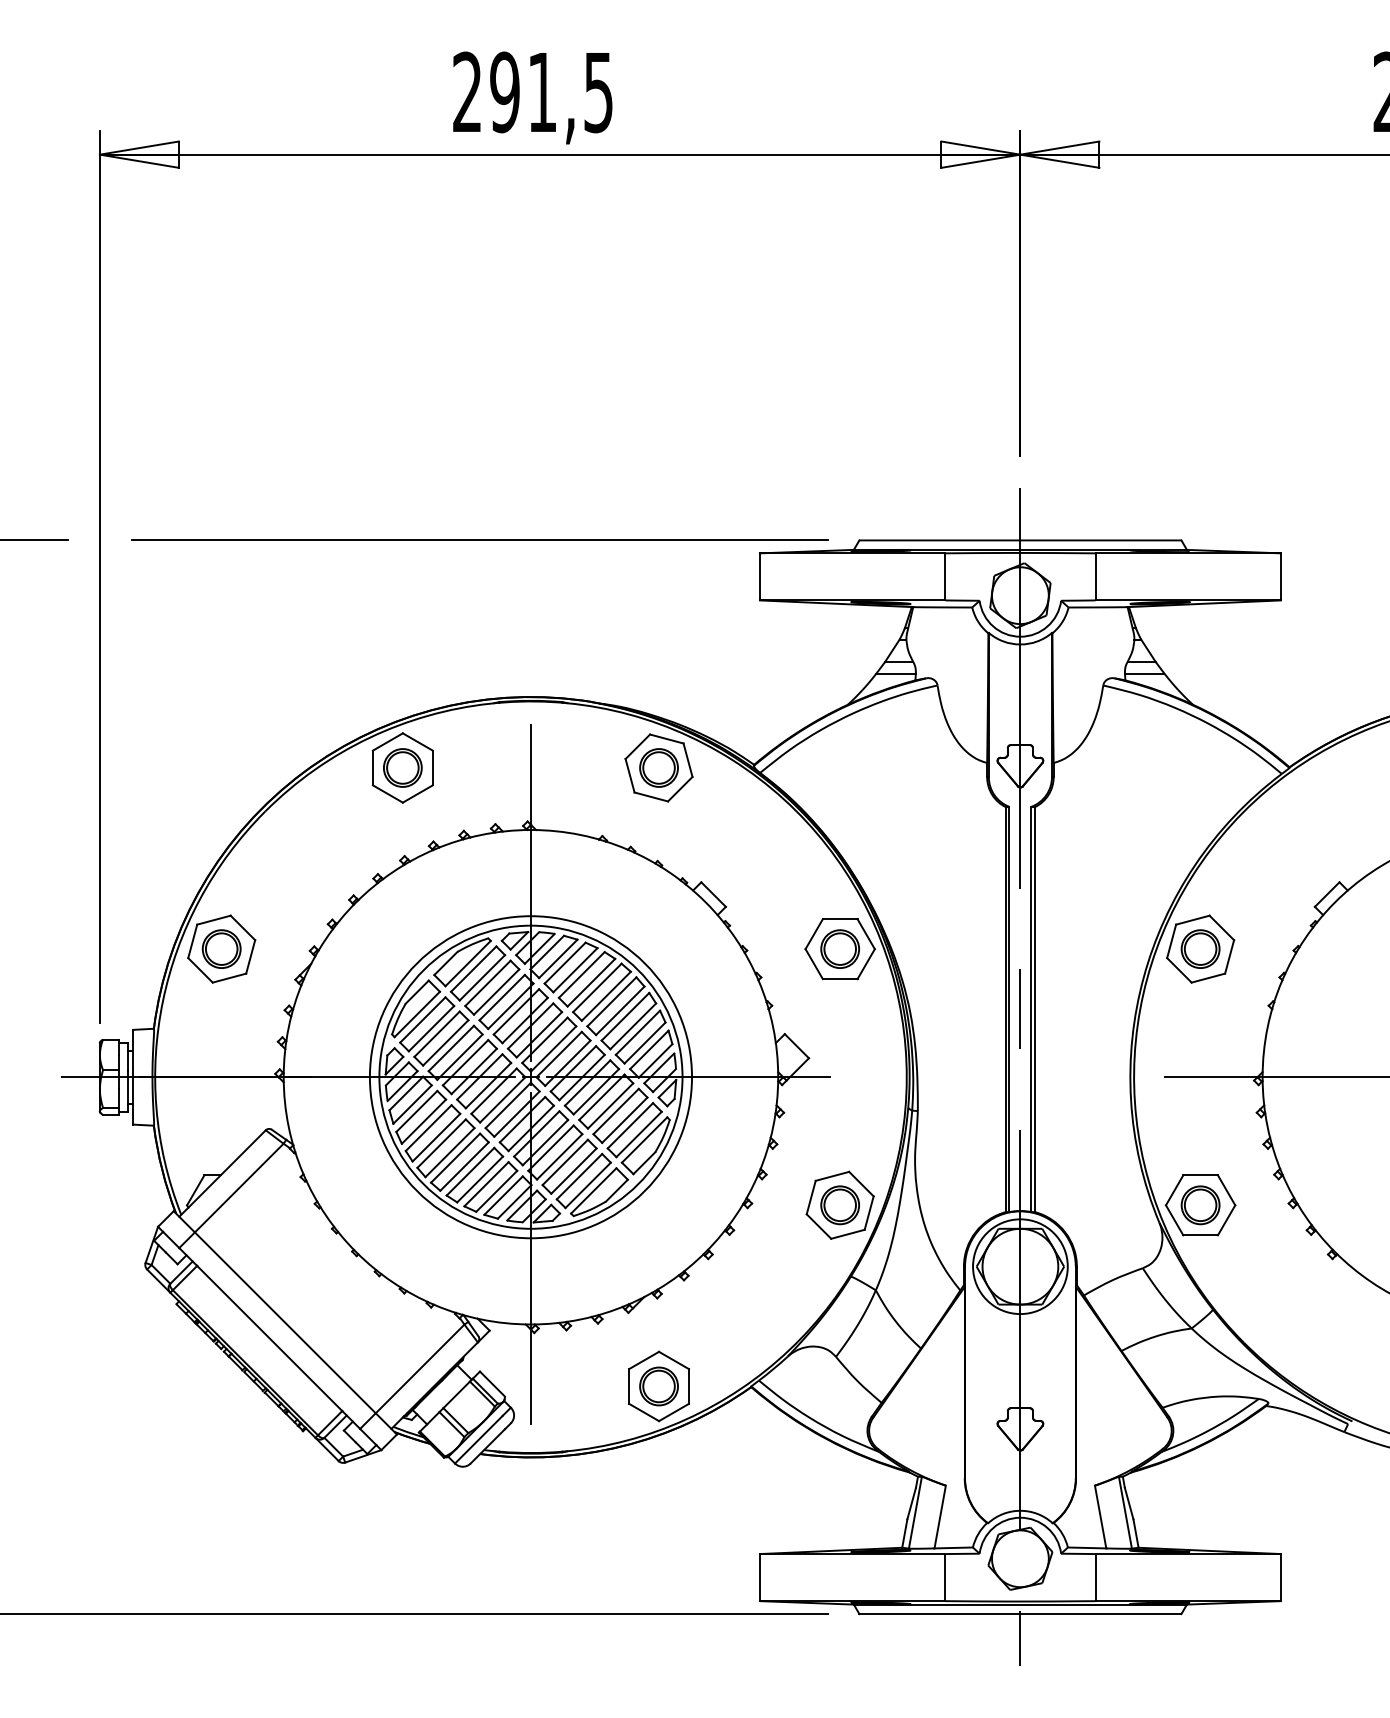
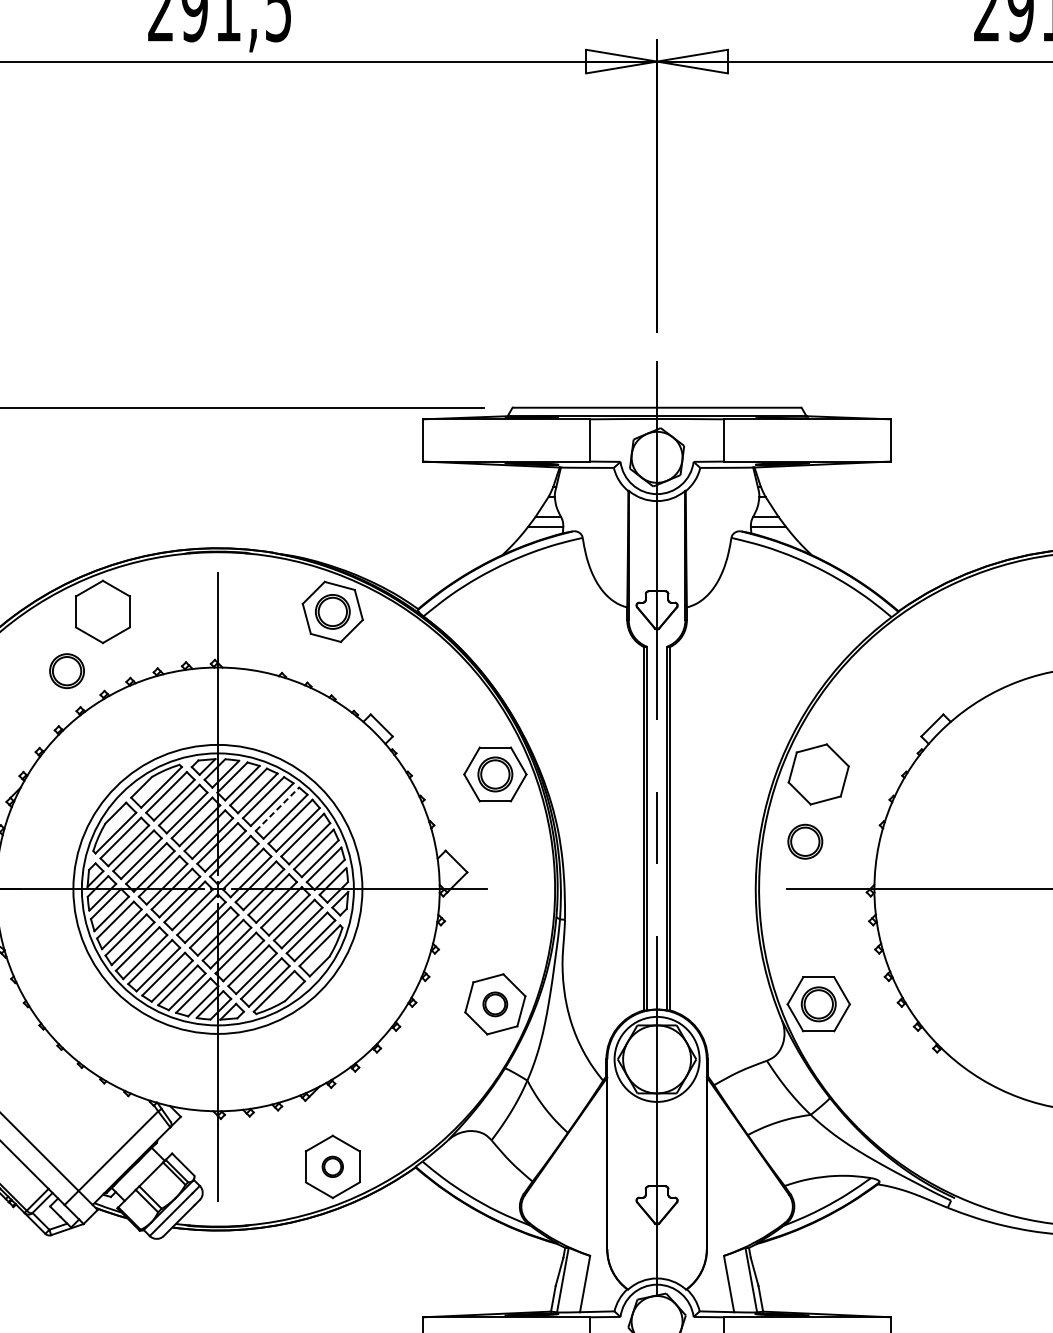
part: (402, 767) -> (66, 670), moved
part: (1200, 948) -> (805, 841), moved
line: (597, 987) -> (277, 808), solid -> dashed
part: (839, 1205) -> (494, 1004), size x0.7
part: (658, 1386) -> (332, 1166), size x0.6

